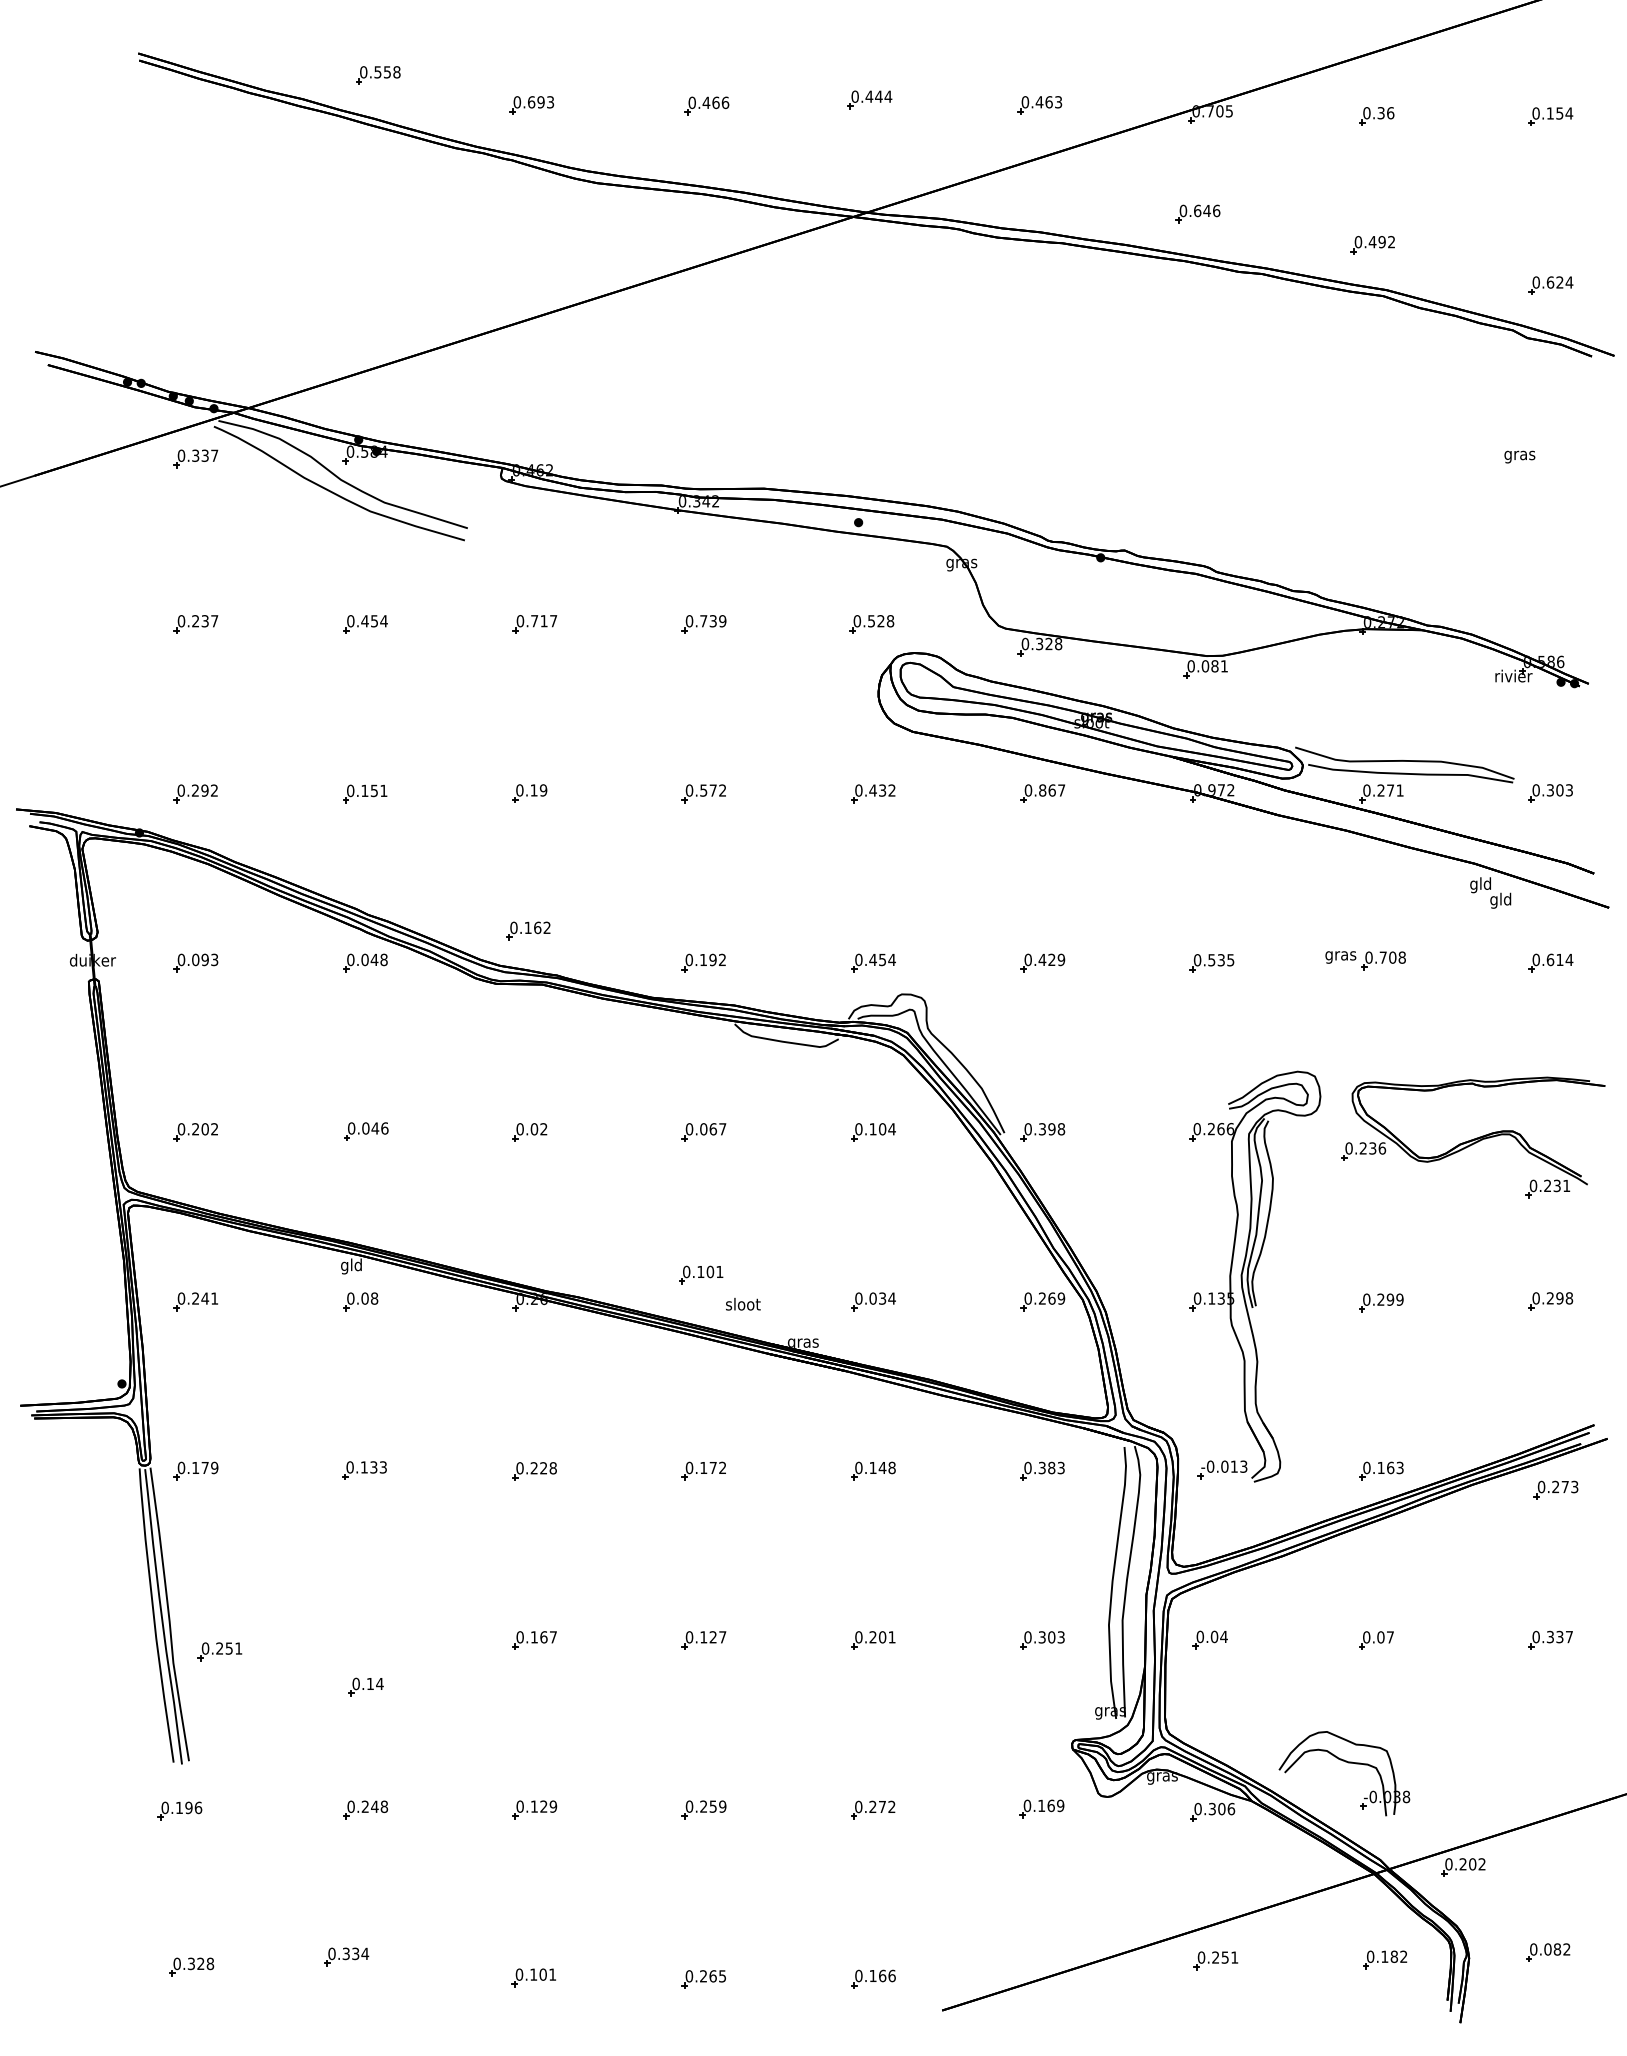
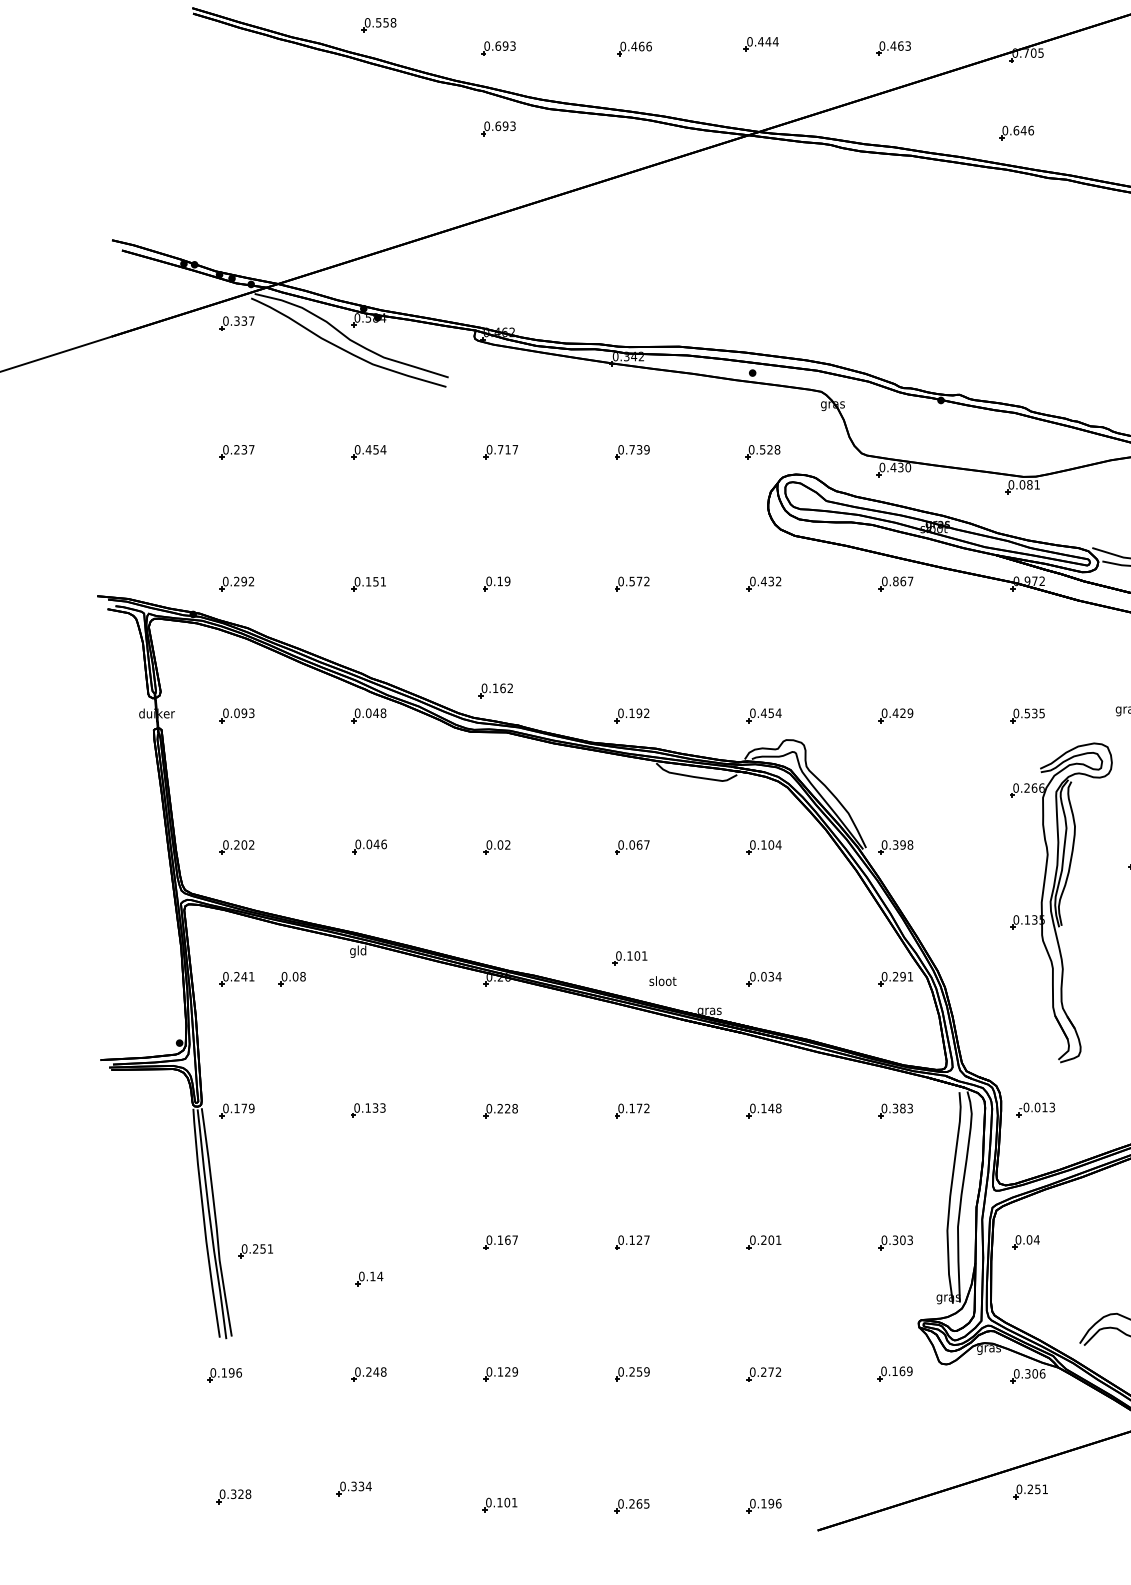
part: (531, 208) -> (498, 128), added
text: (1048, 643) -> (900, 467), 0.328 -> 0.430
part: (1255, 1276) -> (1061, 902), moved
text: (1056, 1298) -> (906, 976), 0.269 -> 0.291
part: (360, 1301) -> (292, 978), moved
text: (882, 1975) -> (771, 1503), 0.166 -> 0.196

